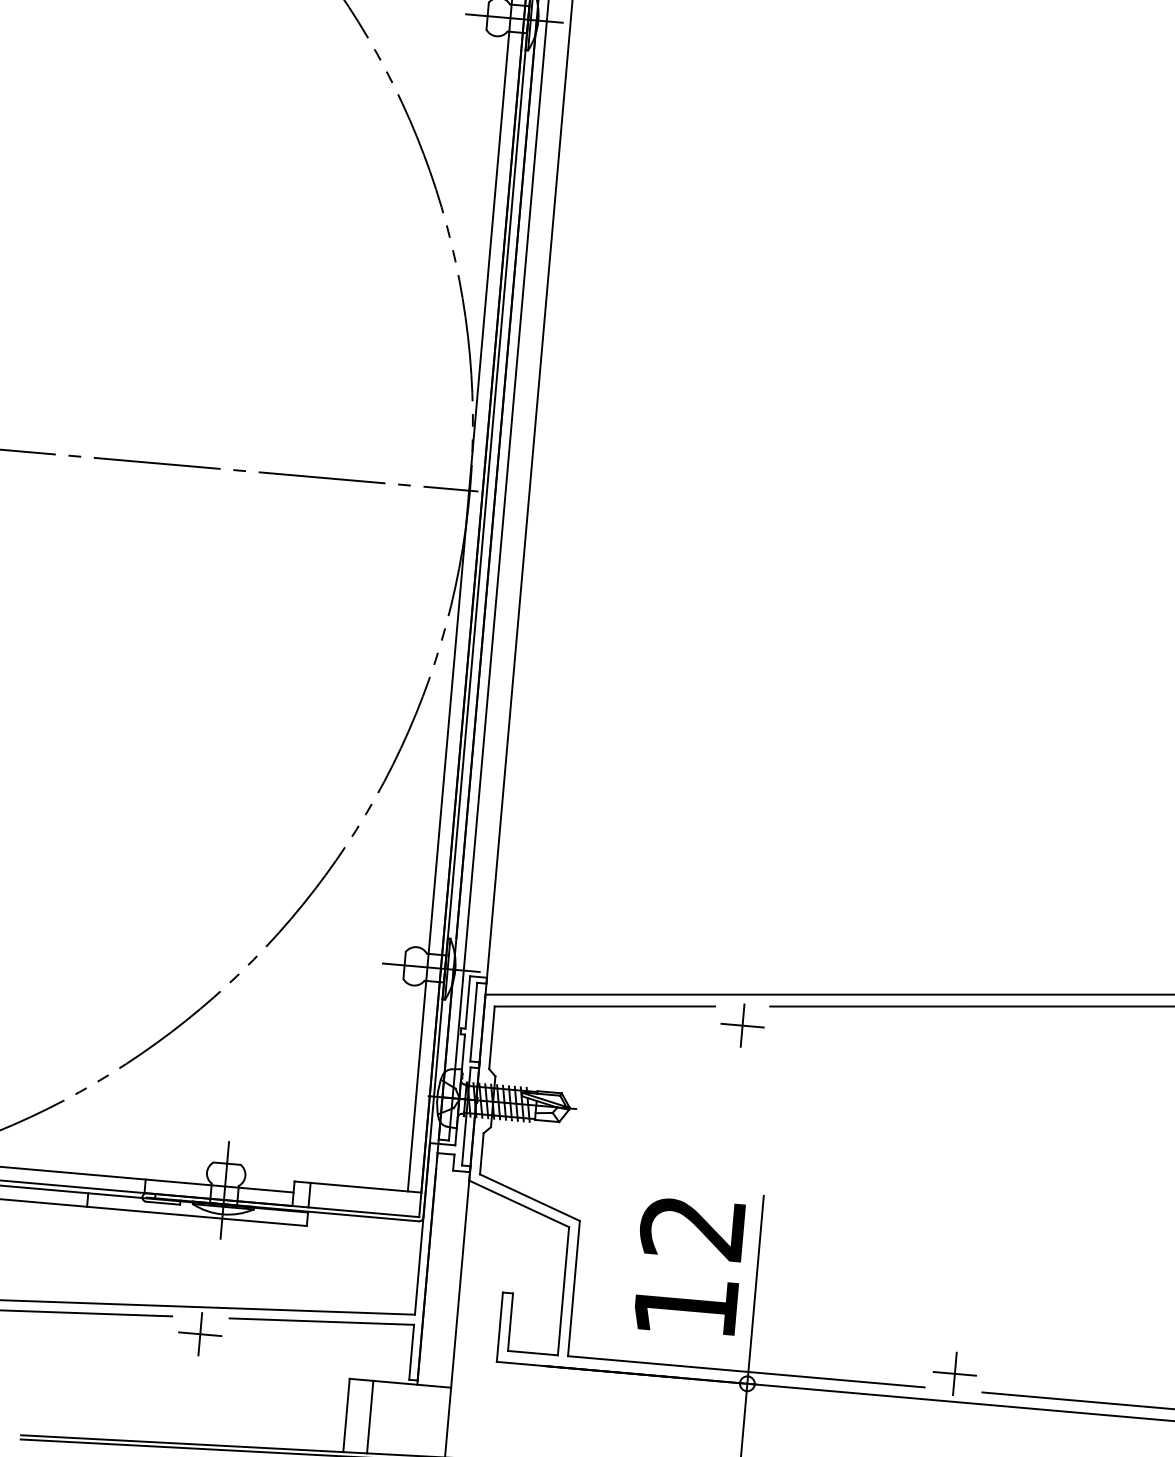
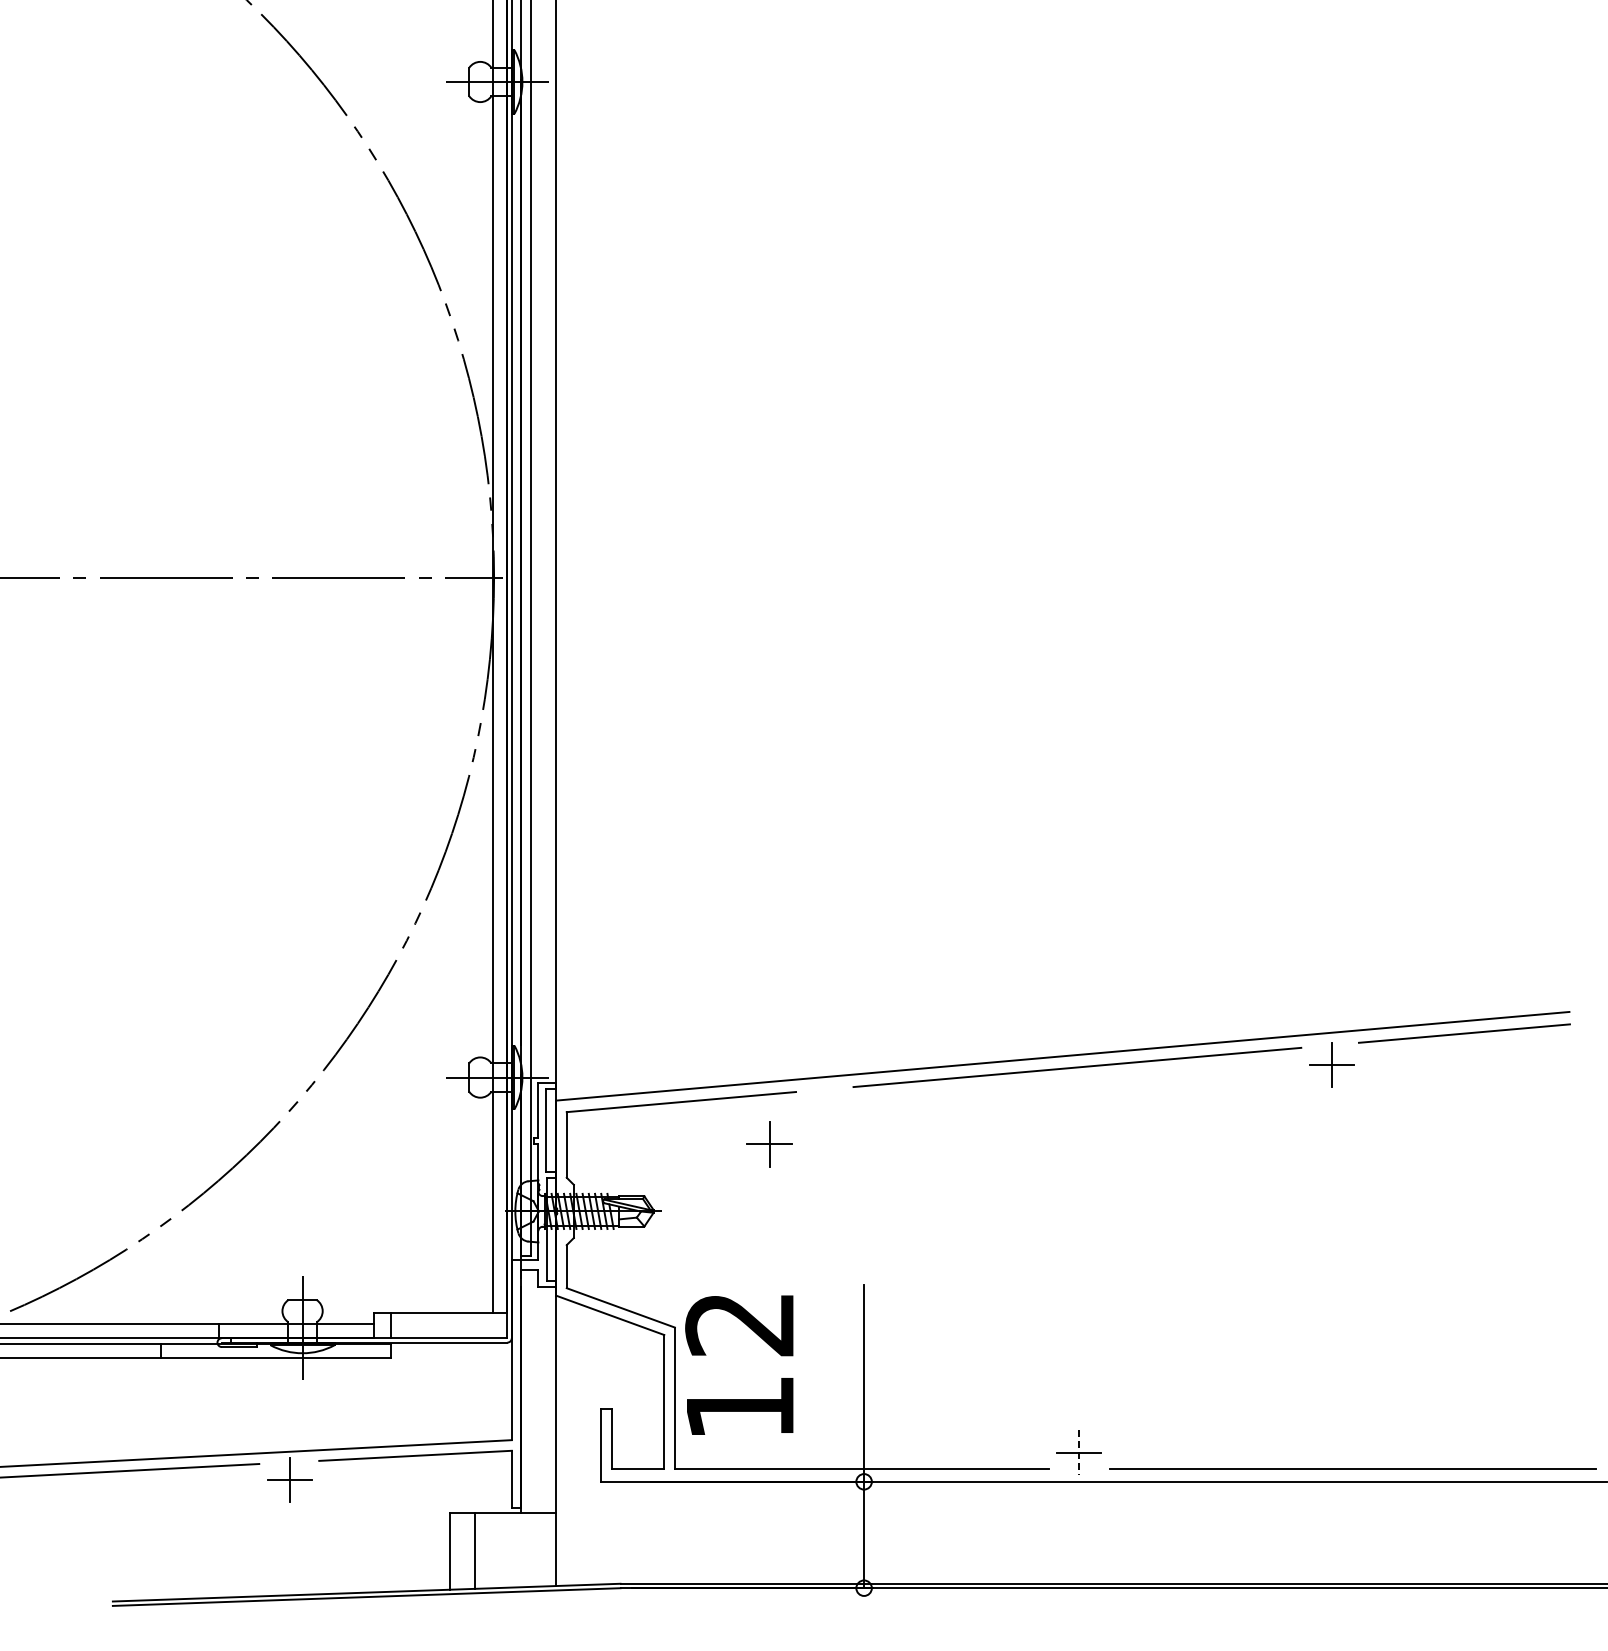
part: (742, 1025) -> (769, 1144), moved
text: (688, 1265) -> (739, 1364), moved
line: (955, 1374) -> (1079, 1453), solid -> dashed

